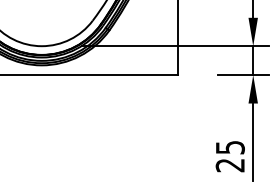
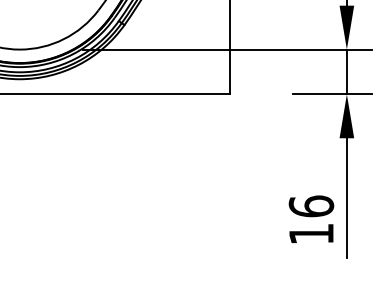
text: (229, 156) -> (310, 220), 25 -> 16

